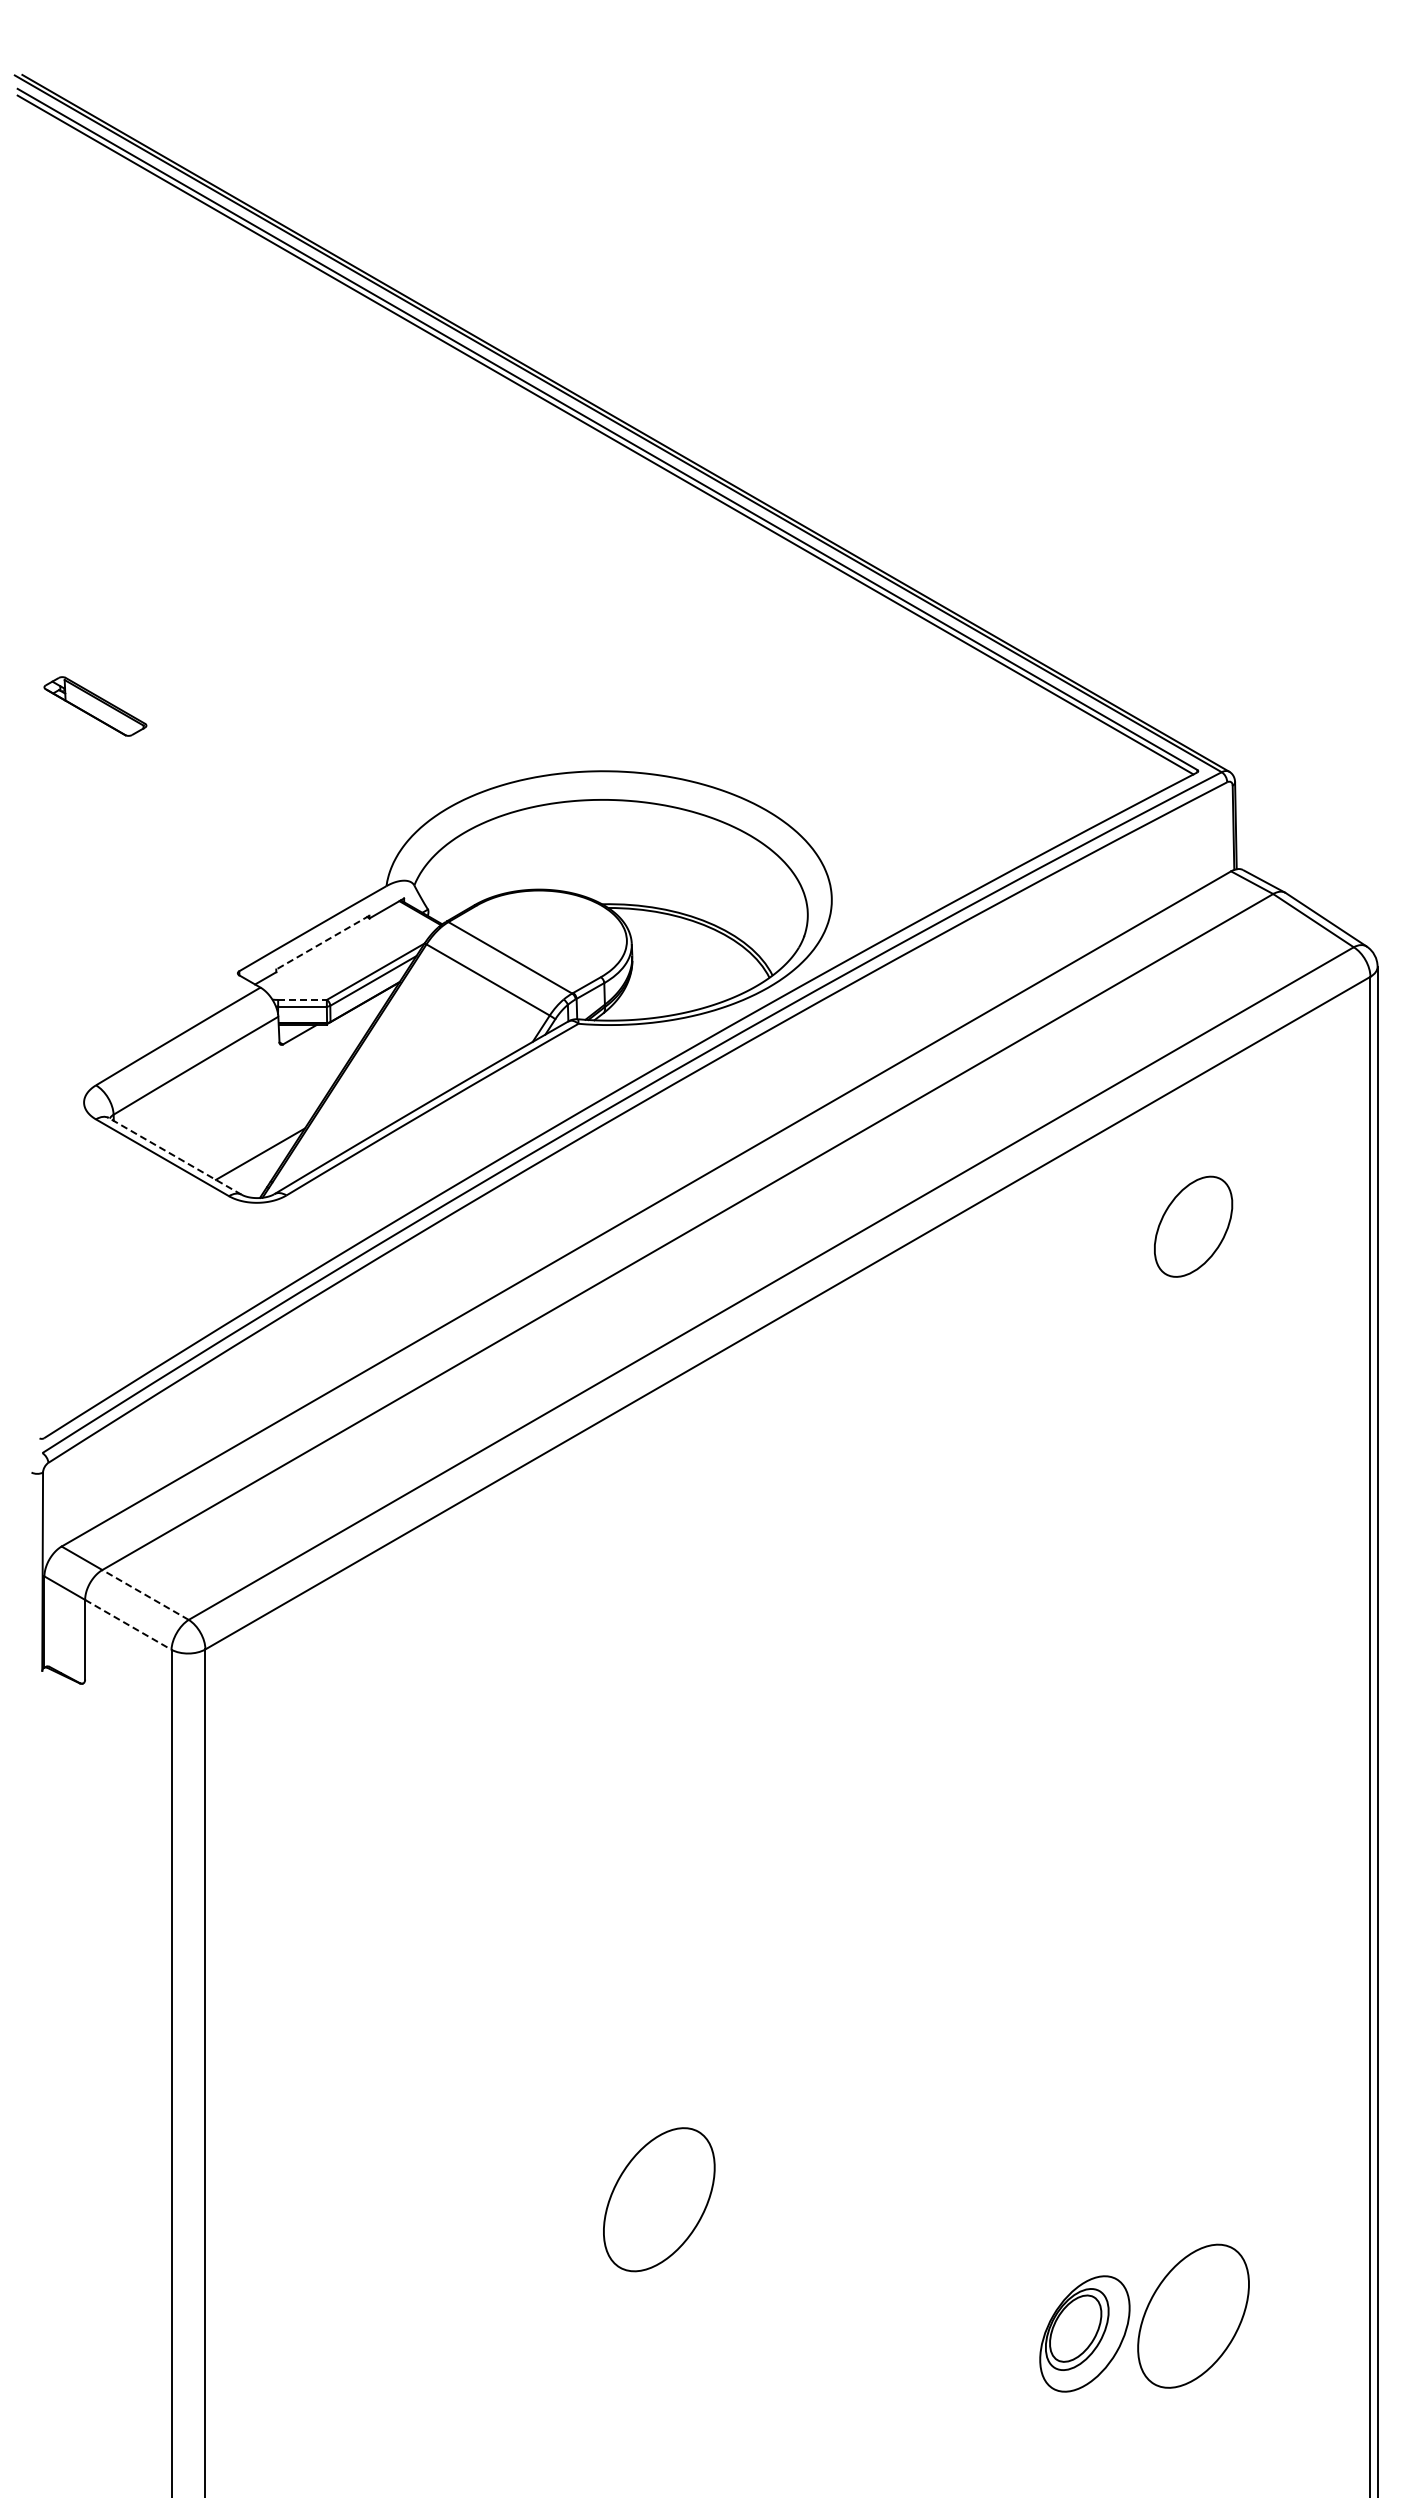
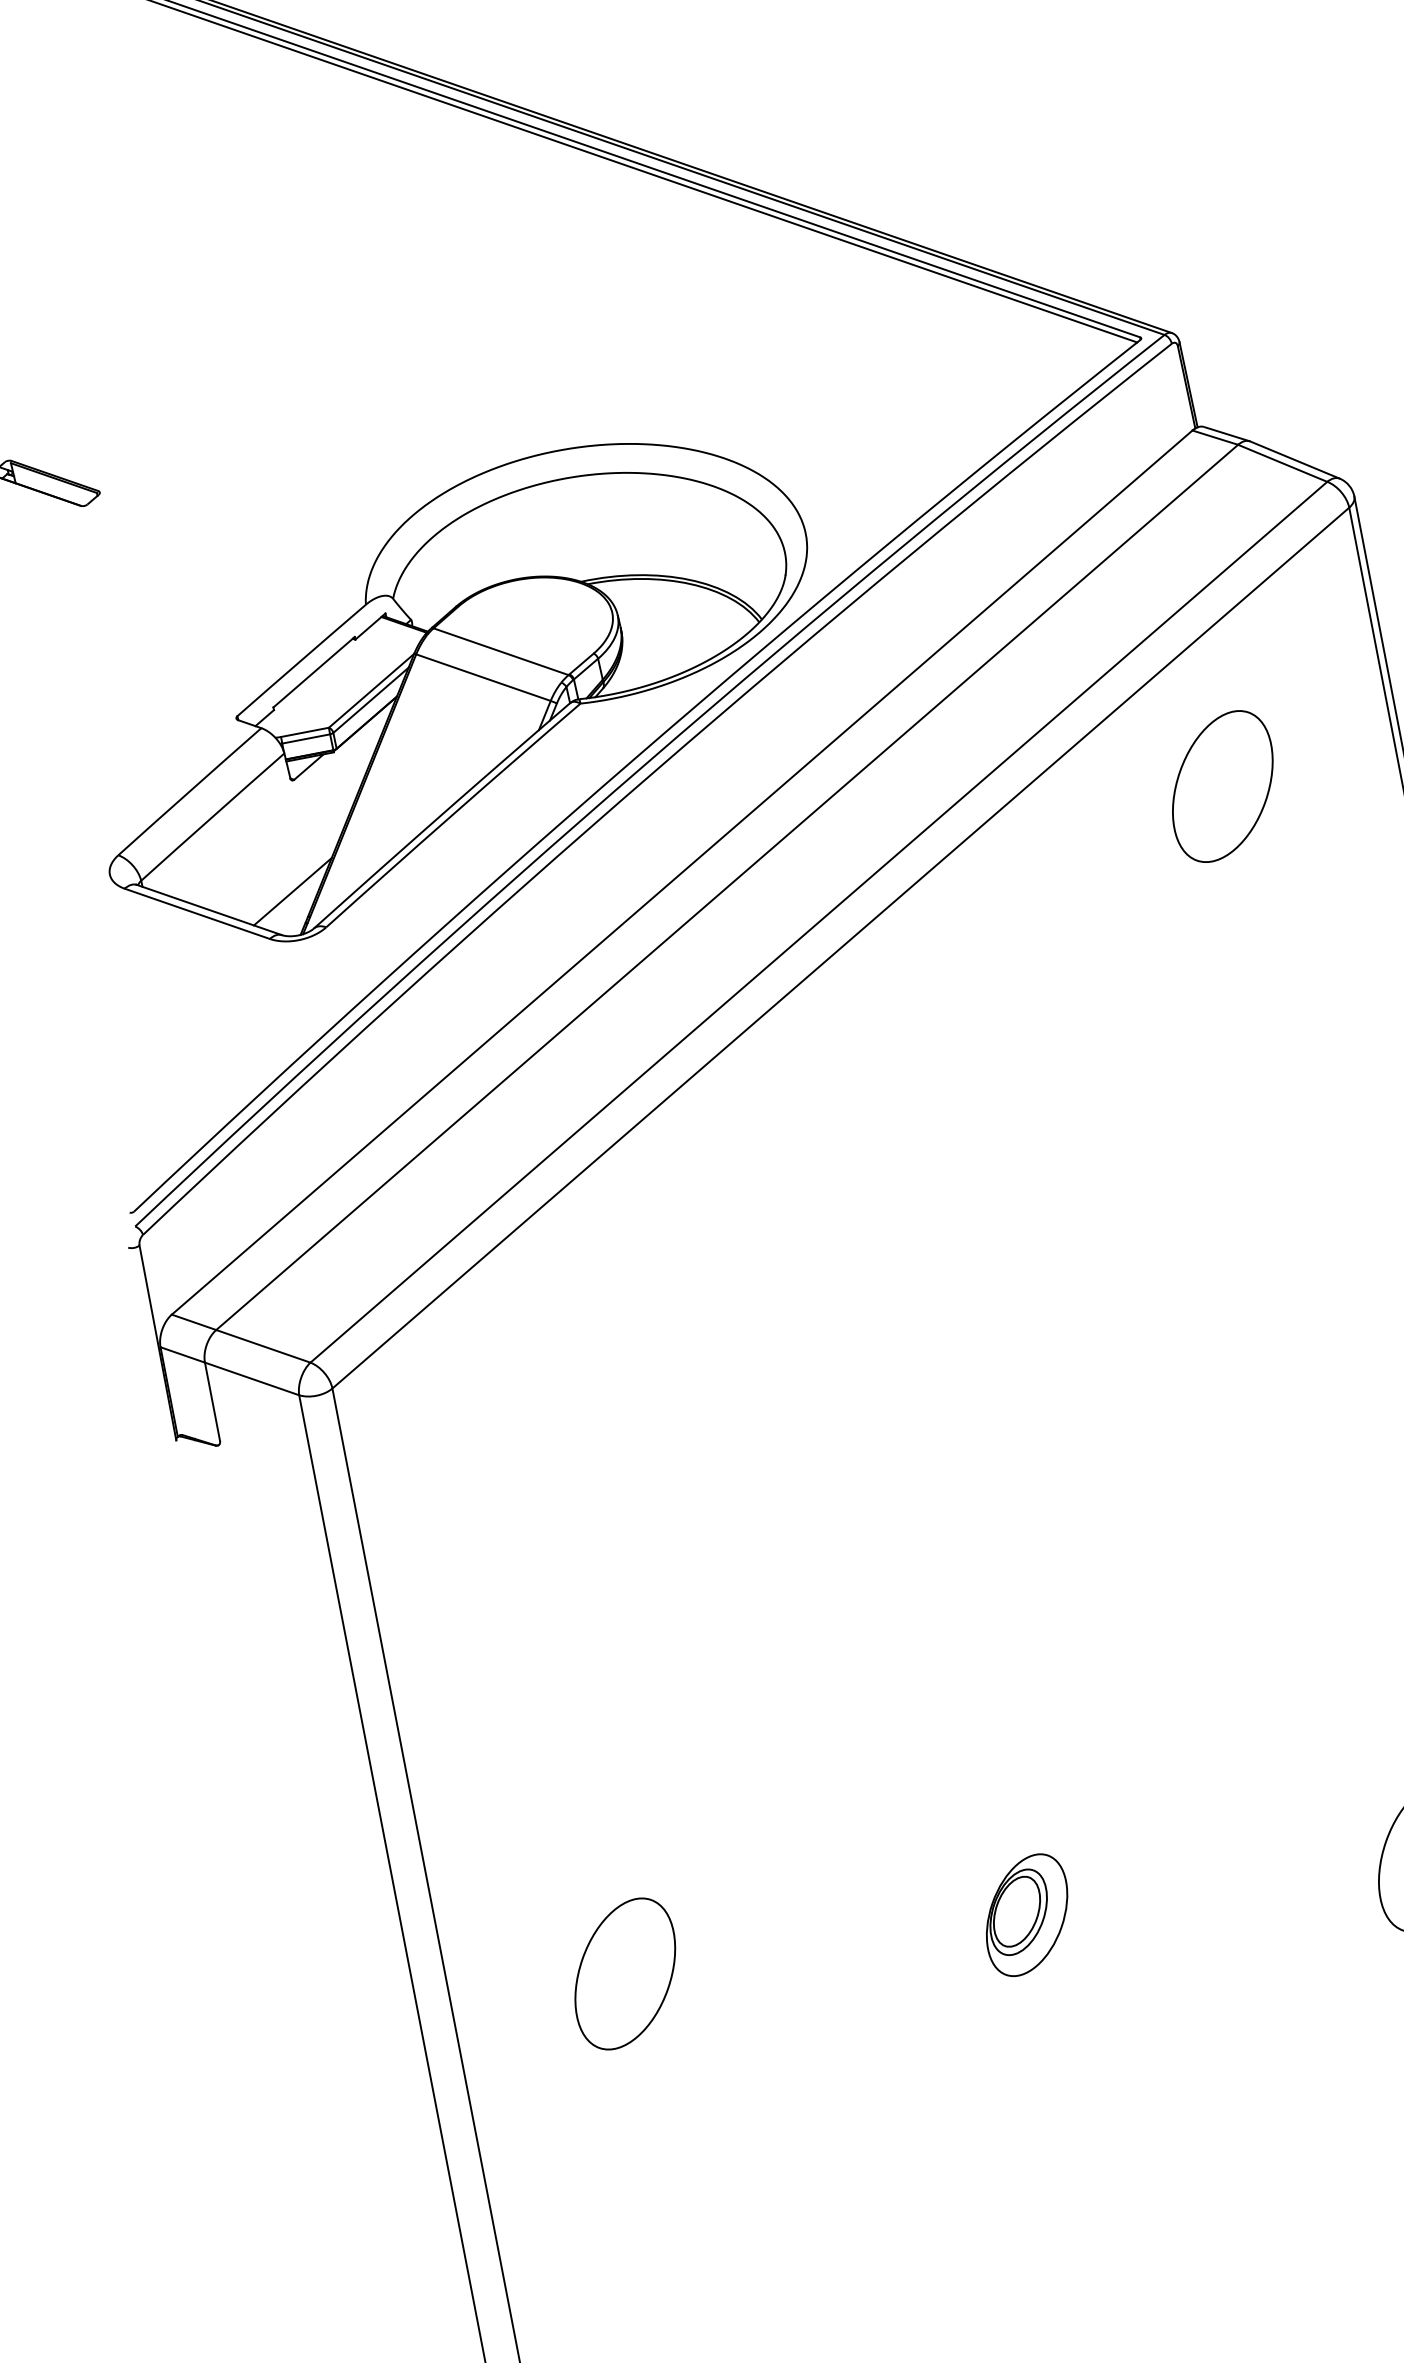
line: (322, 942) -> (313, 672), dashed -> solid
line: (303, 999) -> (305, 731), dashed -> solid
line: (175, 1156) -> (209, 910), dashed -> solid
part: (1193, 1226) -> (1222, 786), size x1.43
line: (145, 1594) -> (263, 1345), dashed -> solid
line: (128, 1624) -> (252, 1378), dashed -> solid
part: (659, 2199) -> (625, 1973), moved
part: (1084, 2333) -> (1026, 1914), moved

